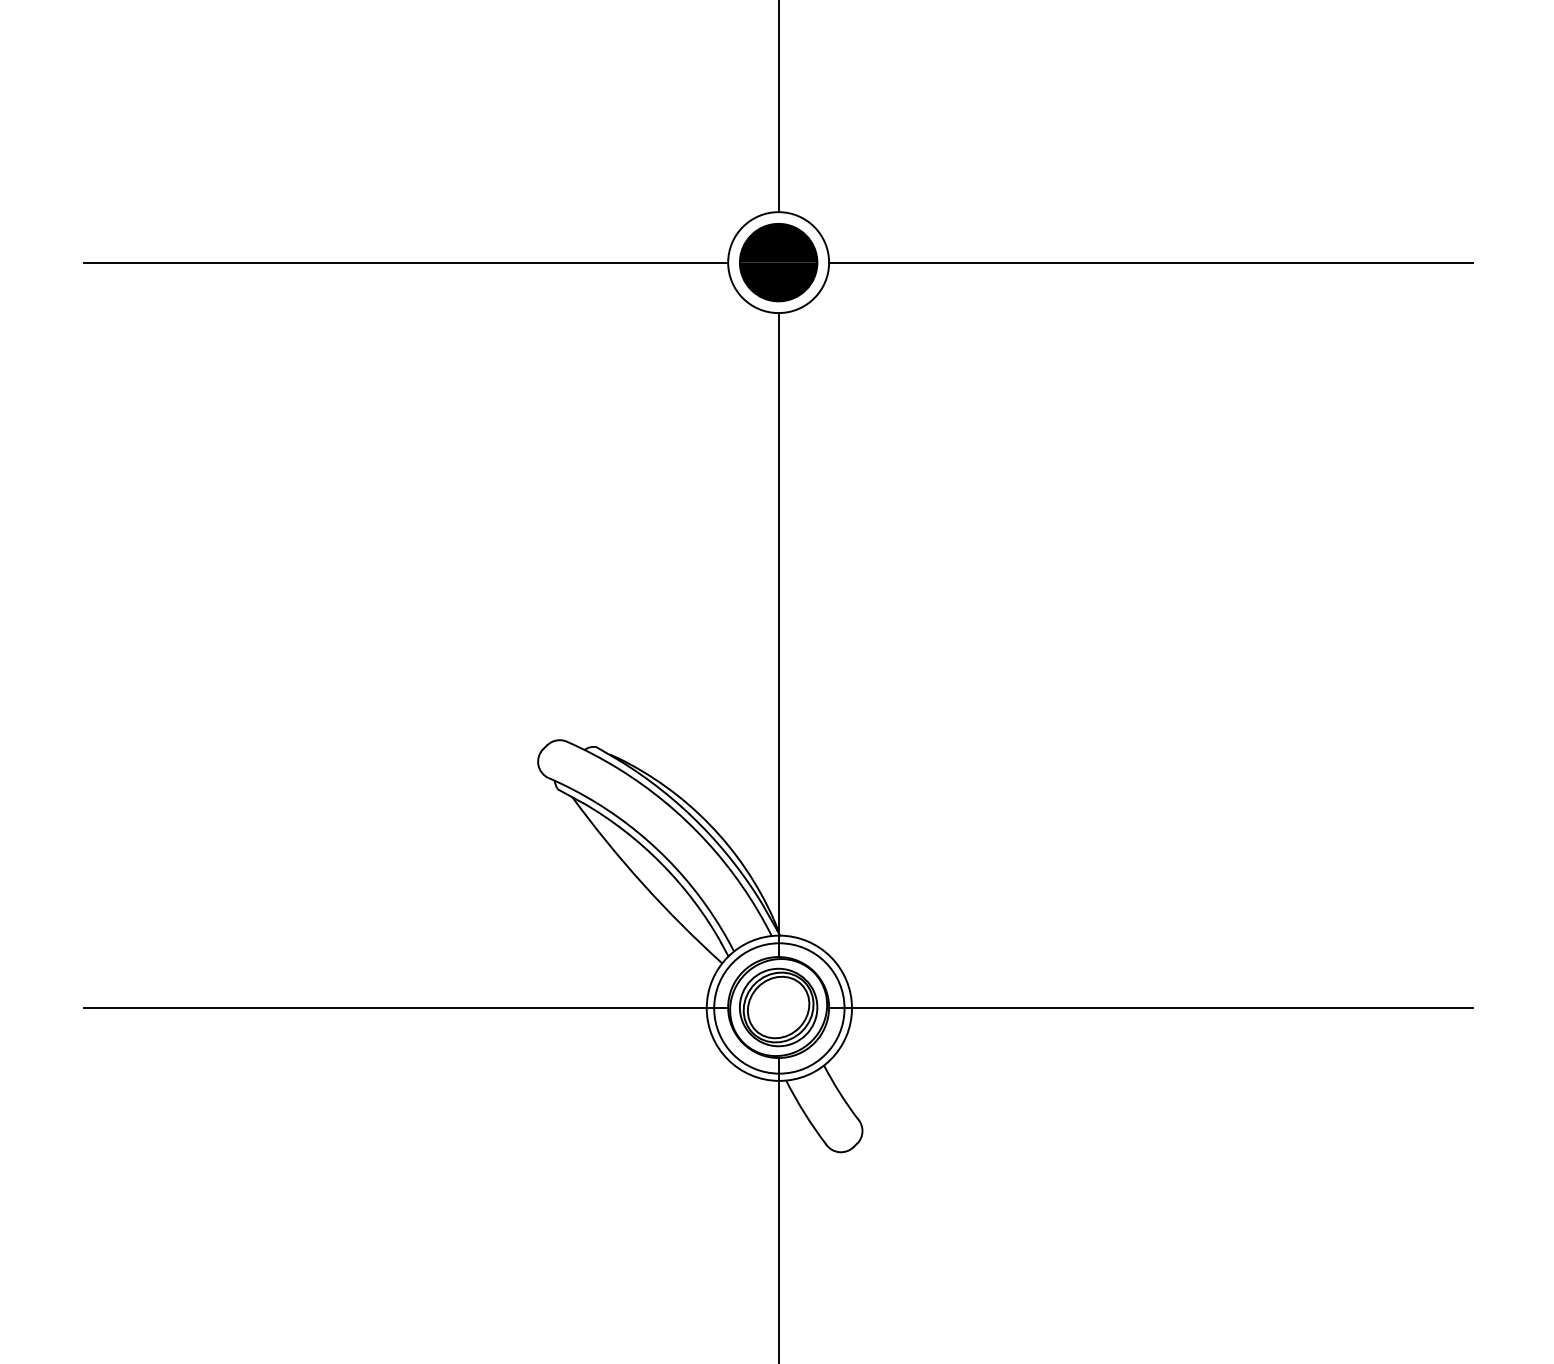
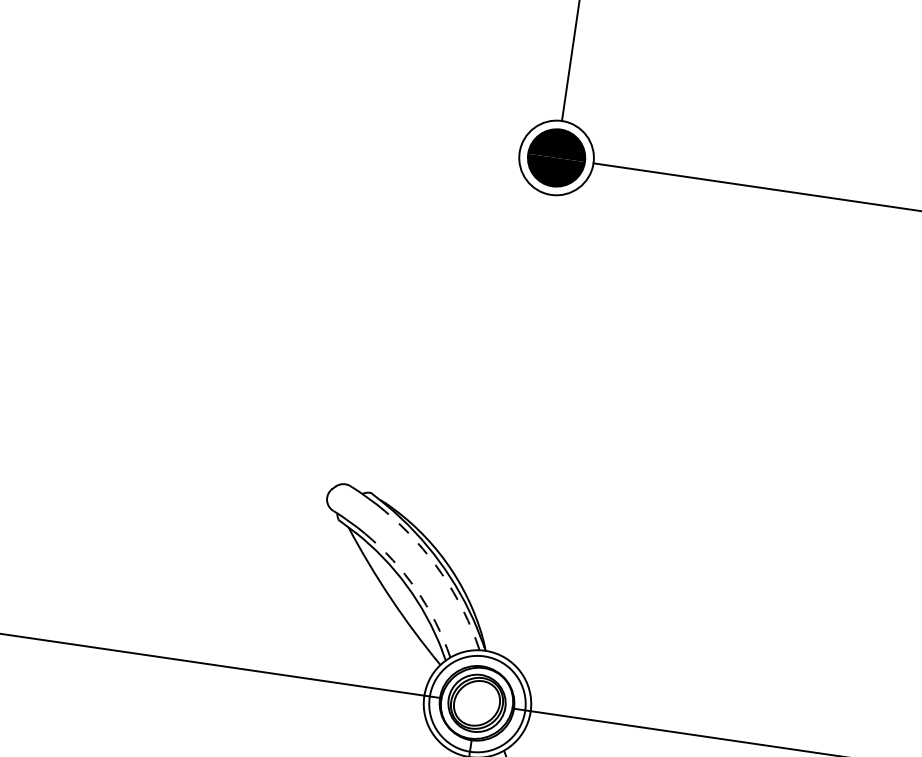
line: (406, 262) -> (284, 118), removed
line: (778, 635) -> (516, 430), removed
arc: (706, 841) -> (441, 574), solid -> dashed
arc: (675, 867) -> (416, 589), solid -> dashed

